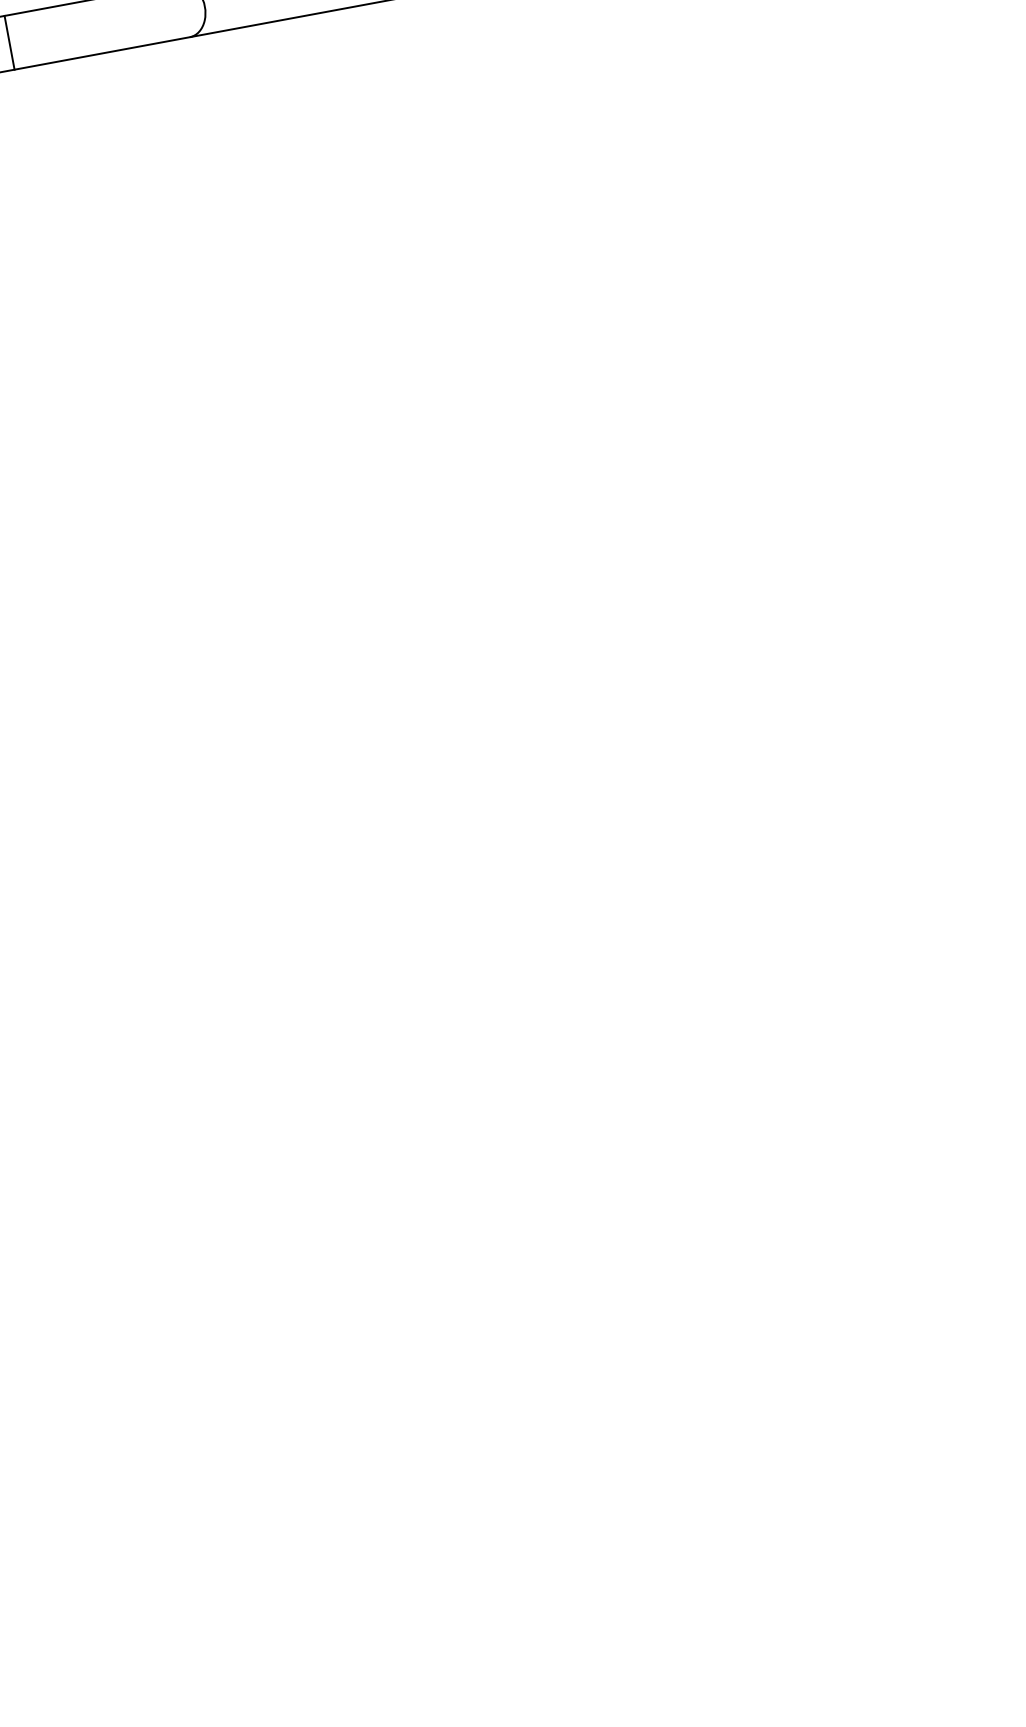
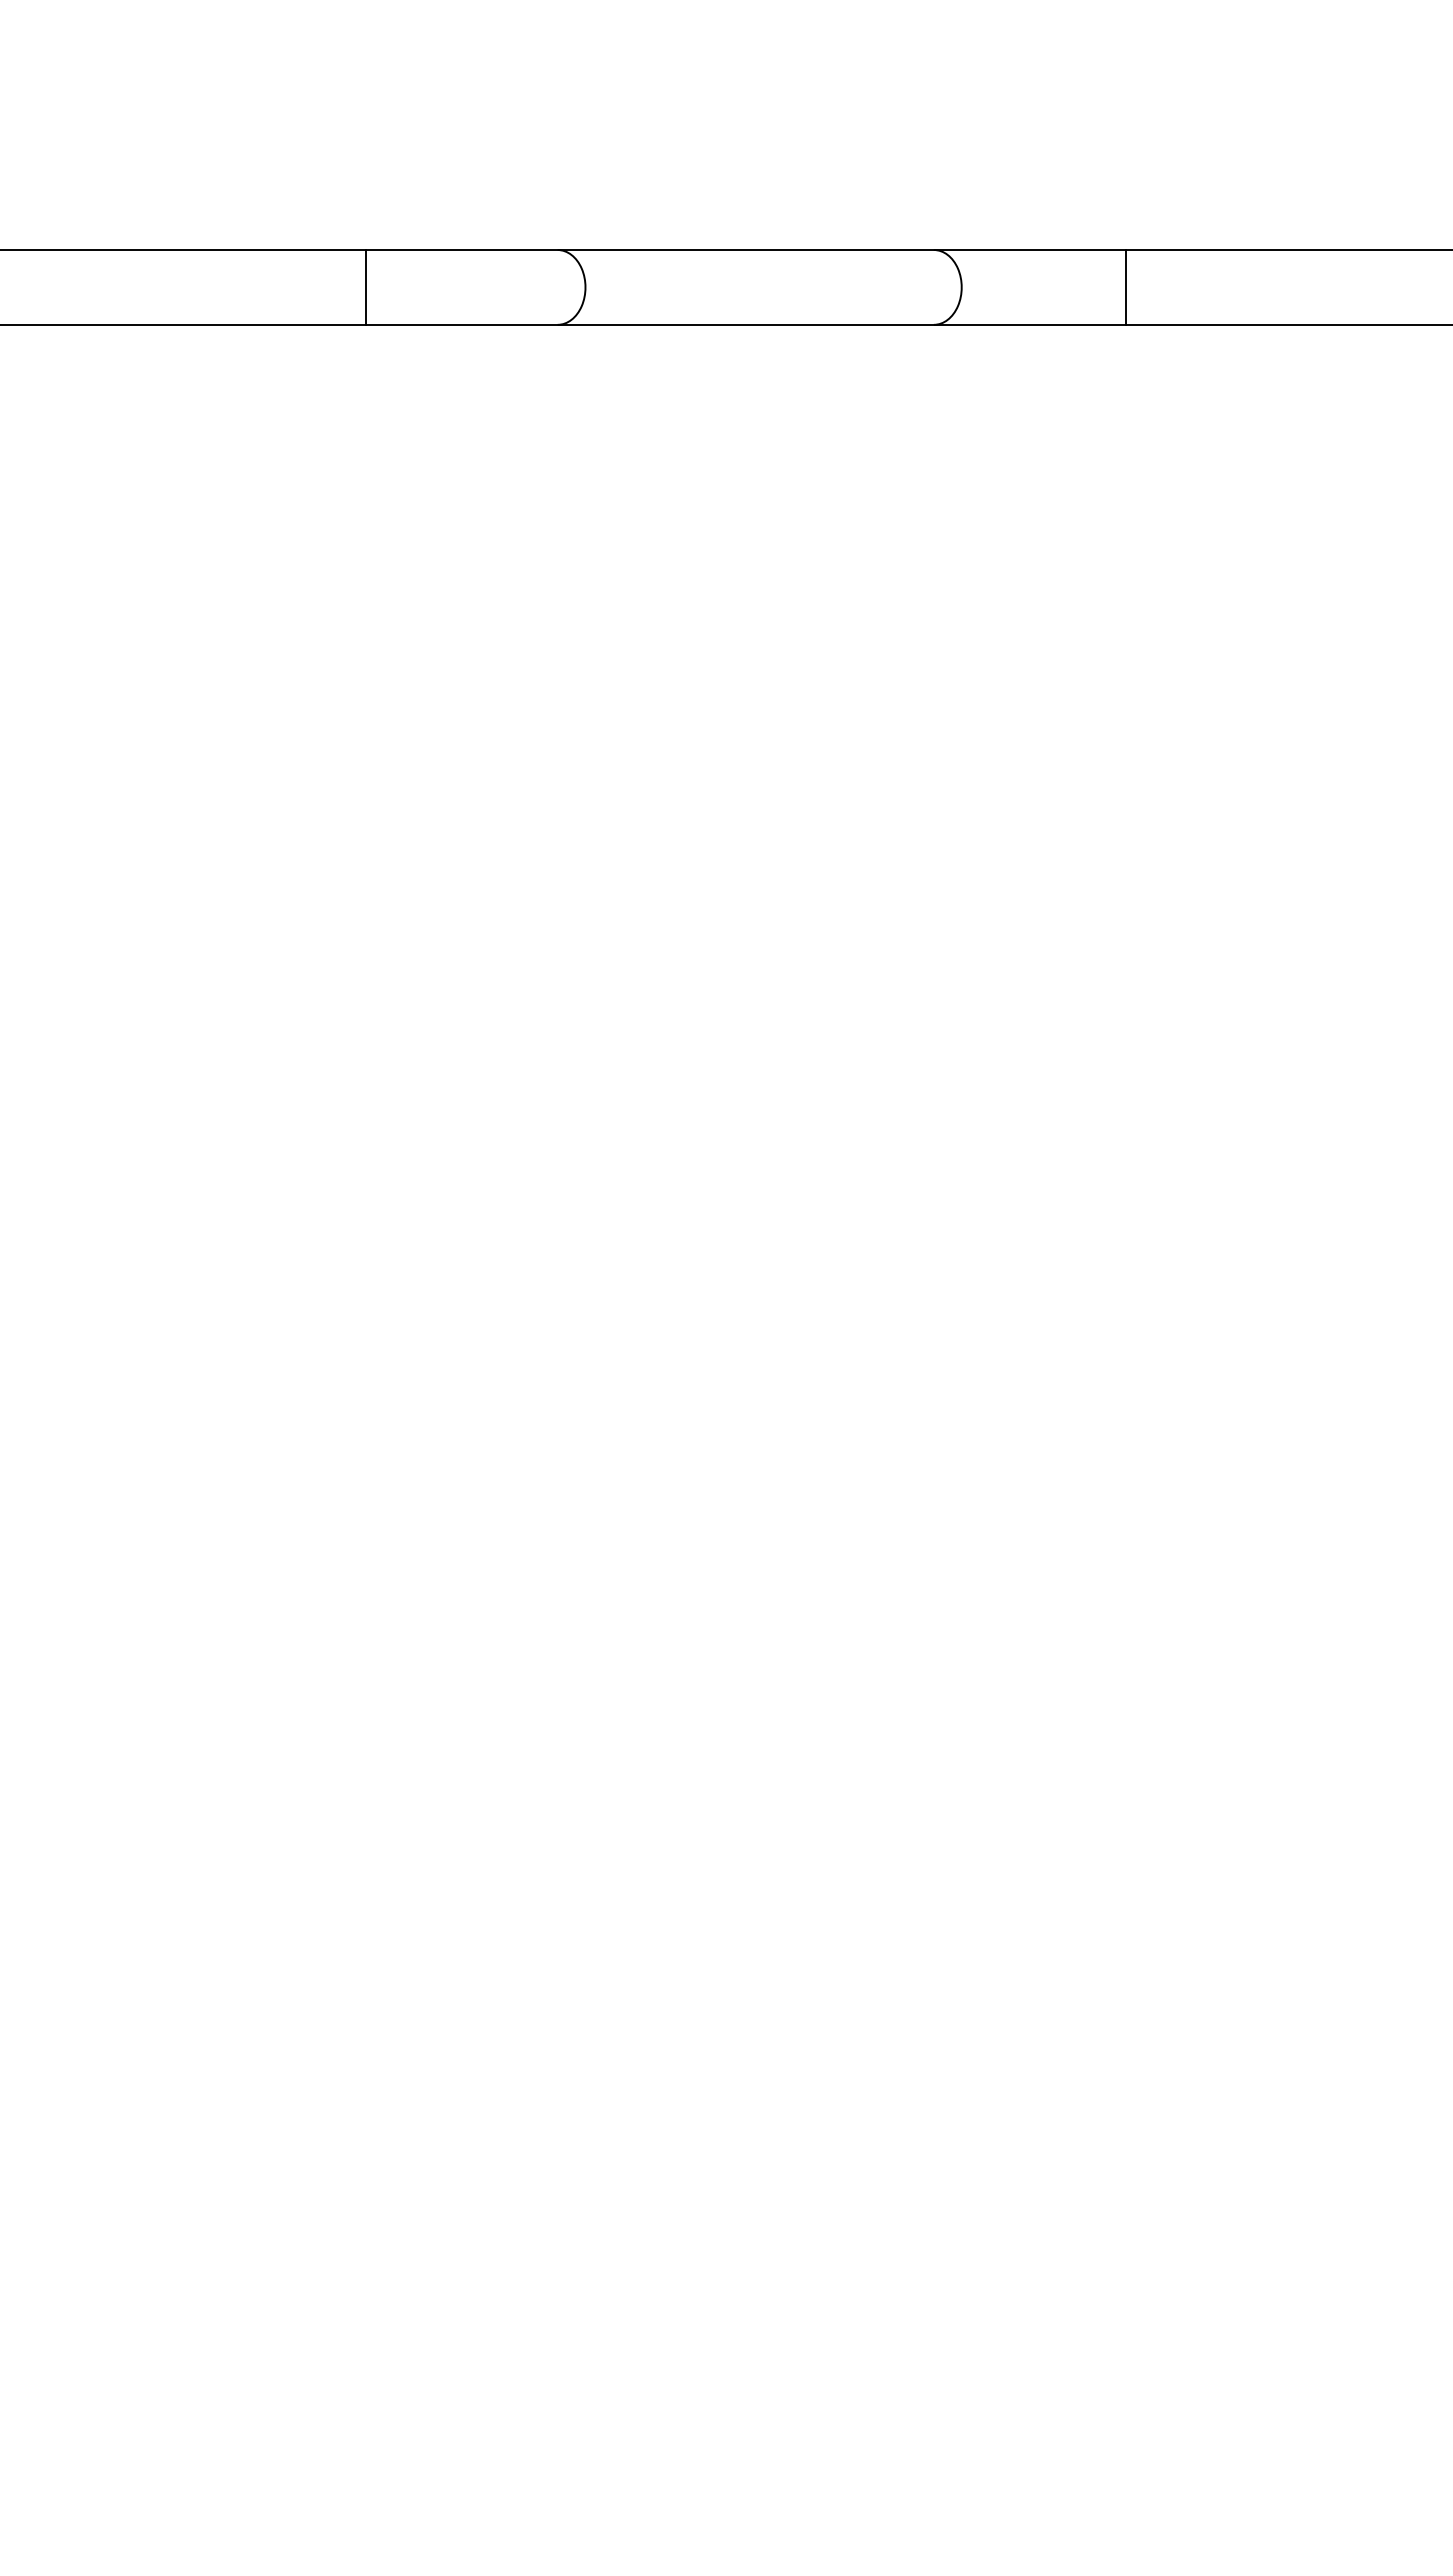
line: (9, 42) -> (365, 287), moved

